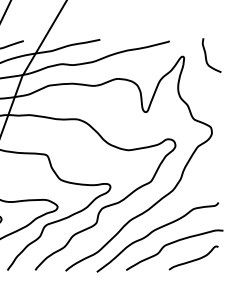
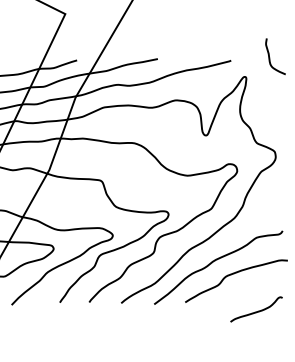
curve: (206, 56) -> (270, 57), moved
curve: (193, 259) -> (256, 311), moved

